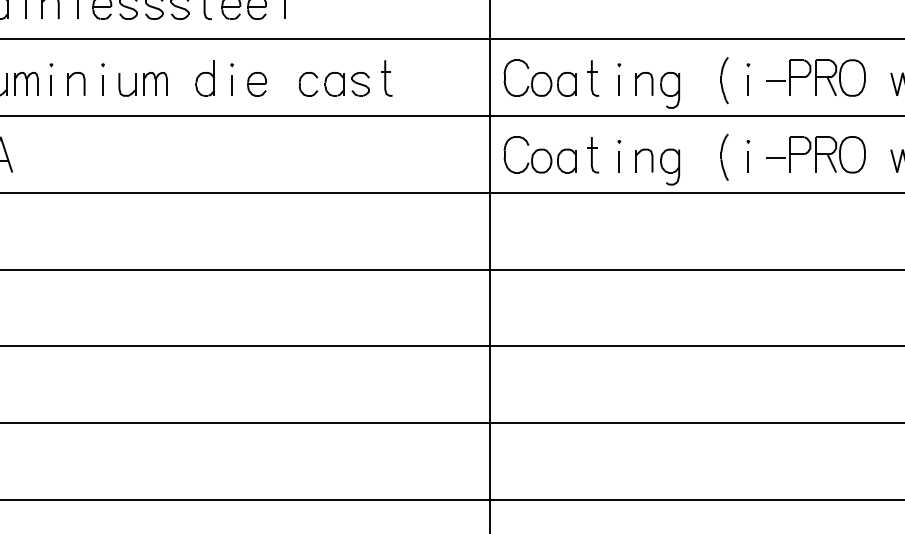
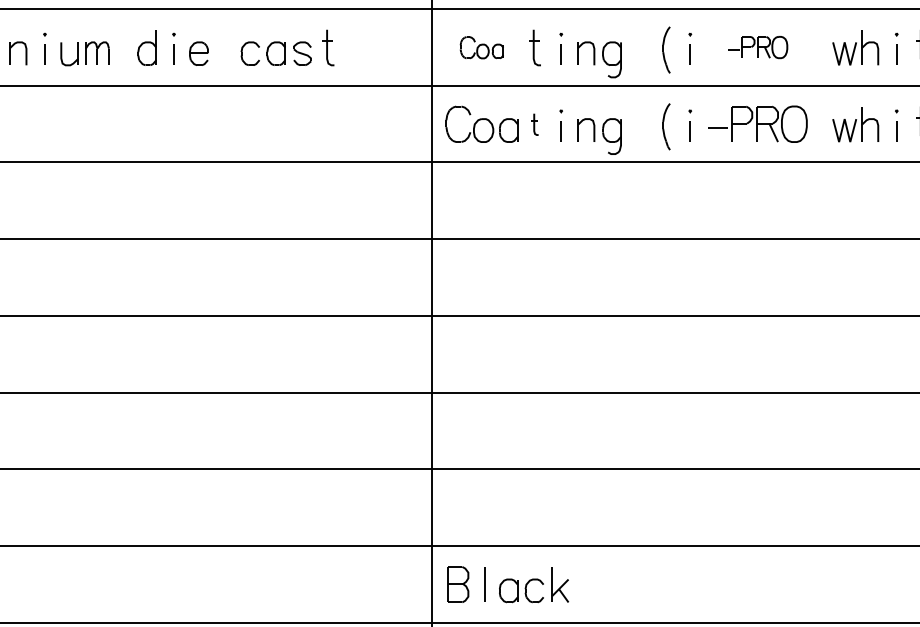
part: (539, 78) -> (481, 47), size x0.6
part: (815, 78) -> (757, 47), size x0.6
part: (592, 155) -> (534, 124), size x0.6

